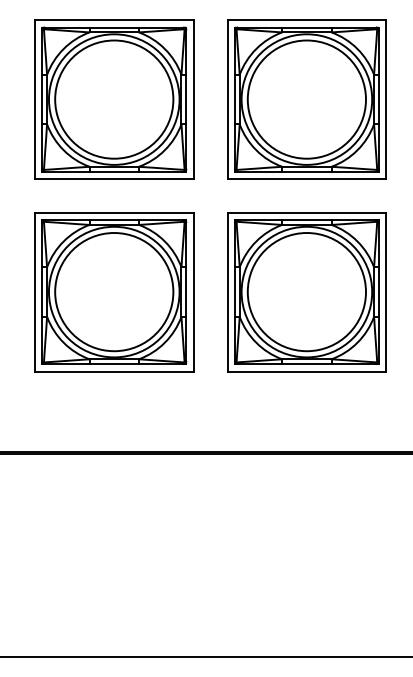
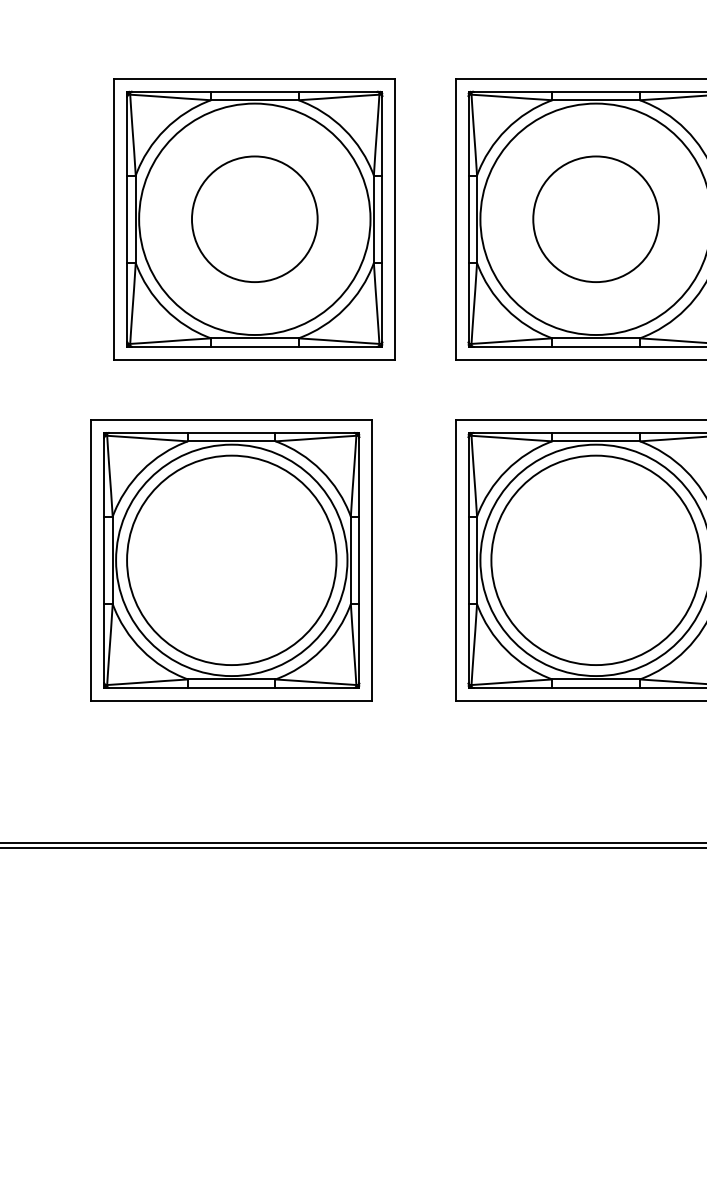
circle: (114, 99) -> (255, 219), size x0.6
circle: (306, 99) -> (595, 219), size x0.6
part: (114, 292) -> (232, 561), moved

